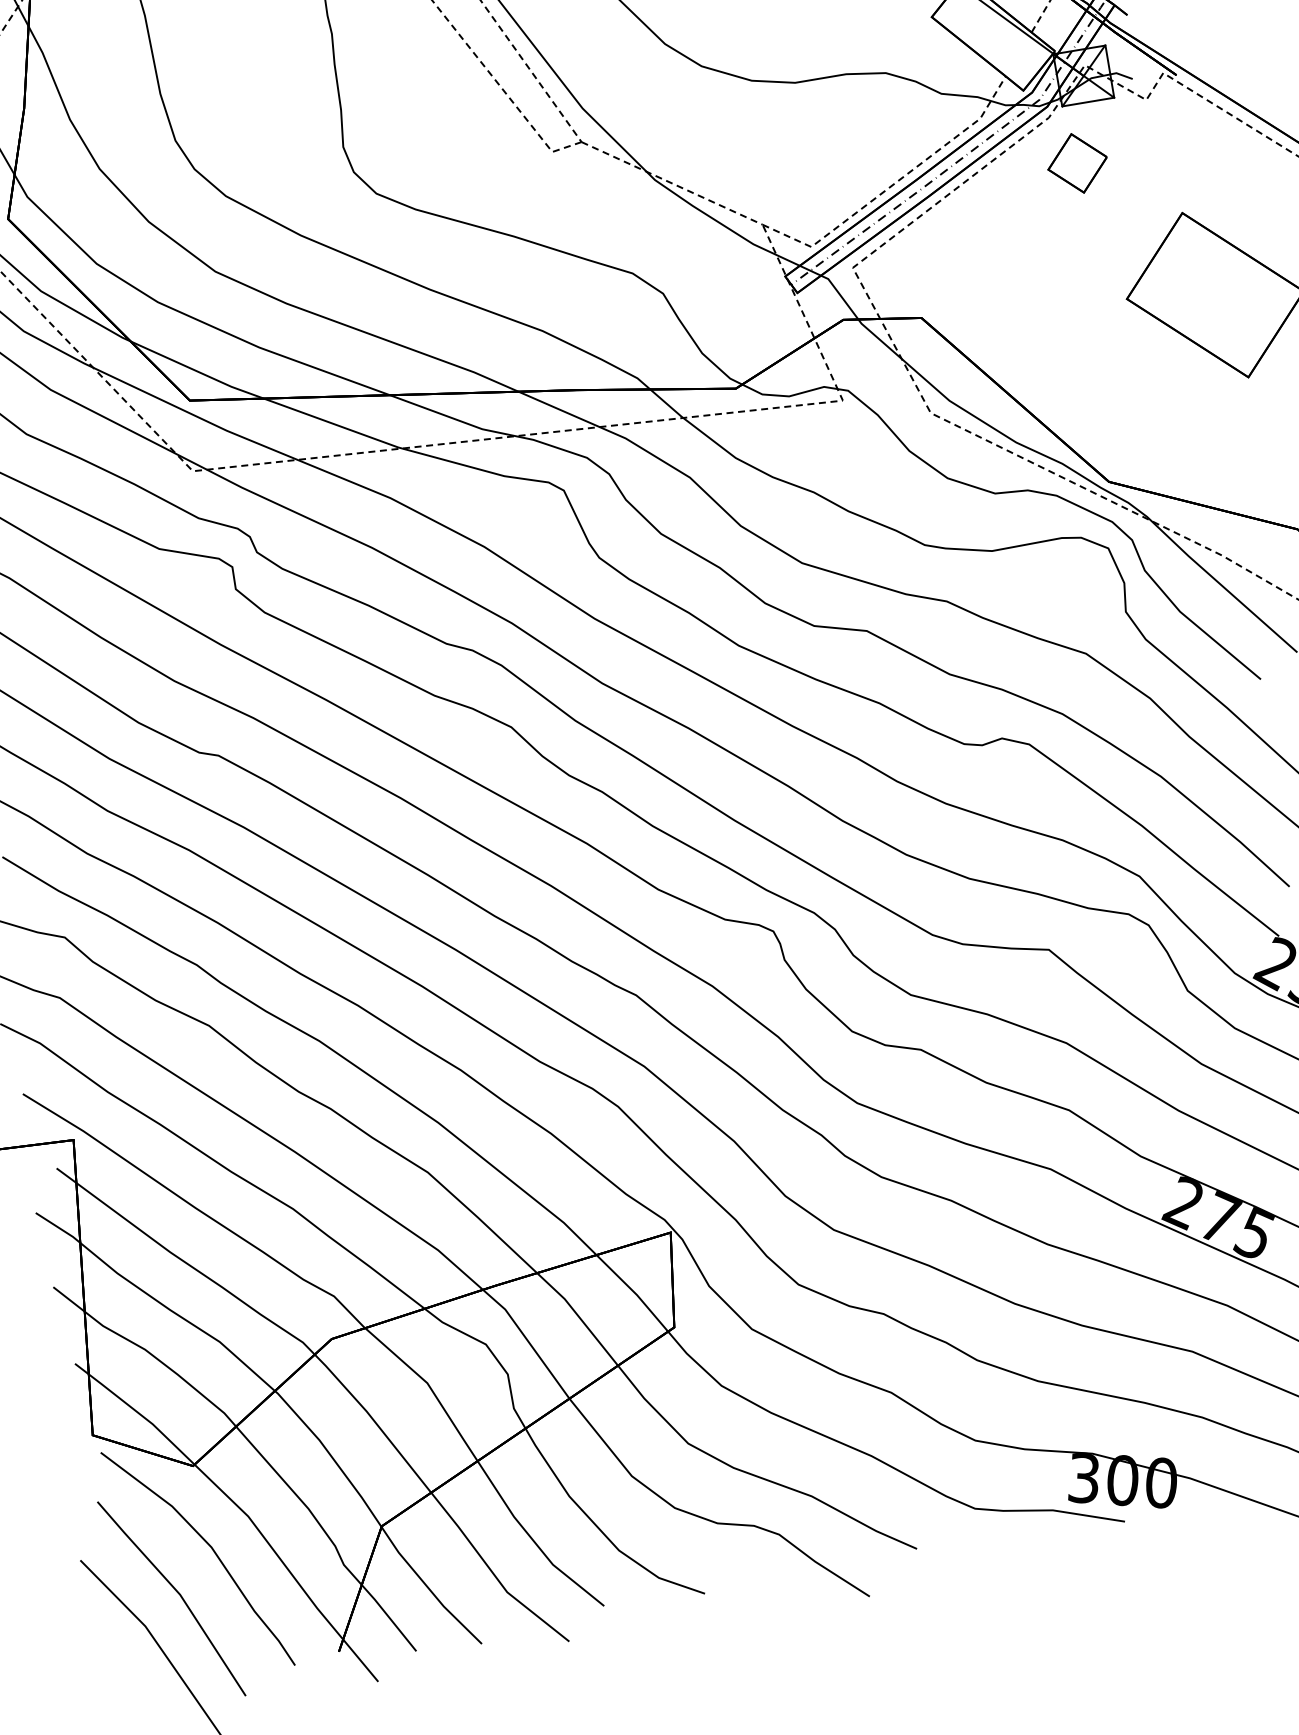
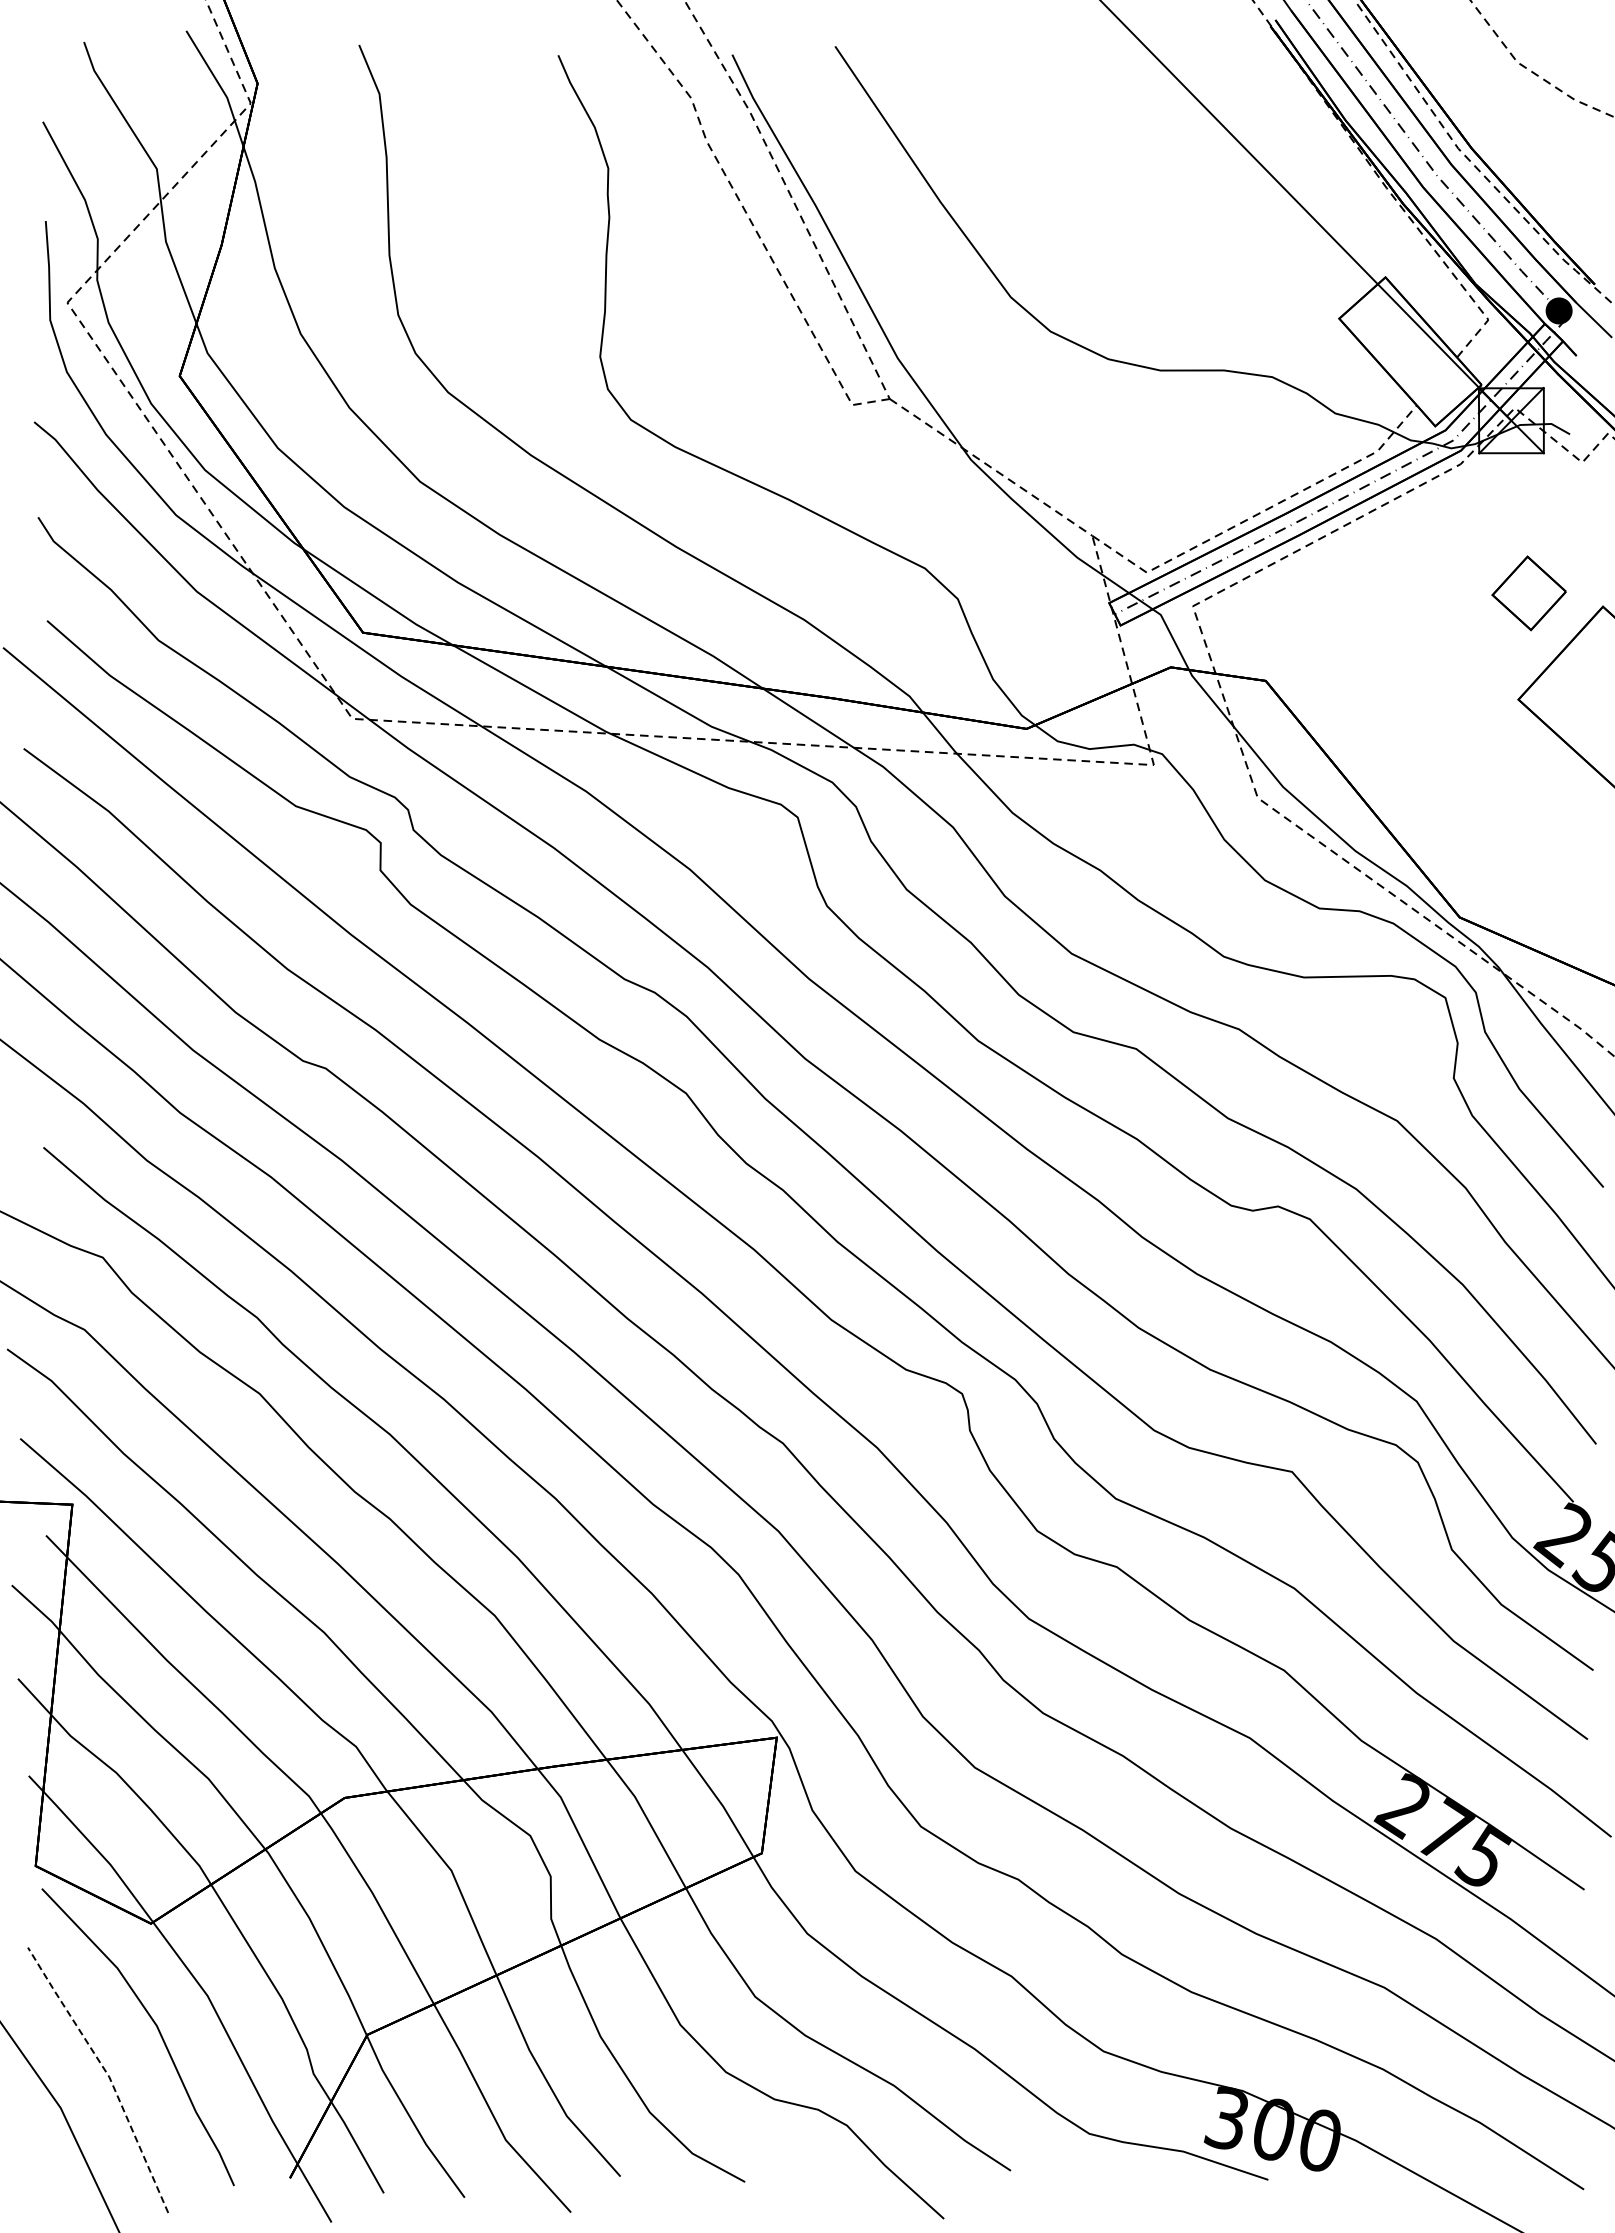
part: (1077, 163) -> (1528, 593), moved
line: (178, 1593) -> (107, 2074), solid -> dashed

